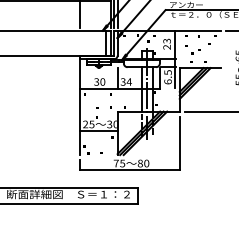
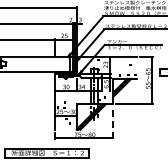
line: (180, 144) -> (113, 123), solid -> dashed

